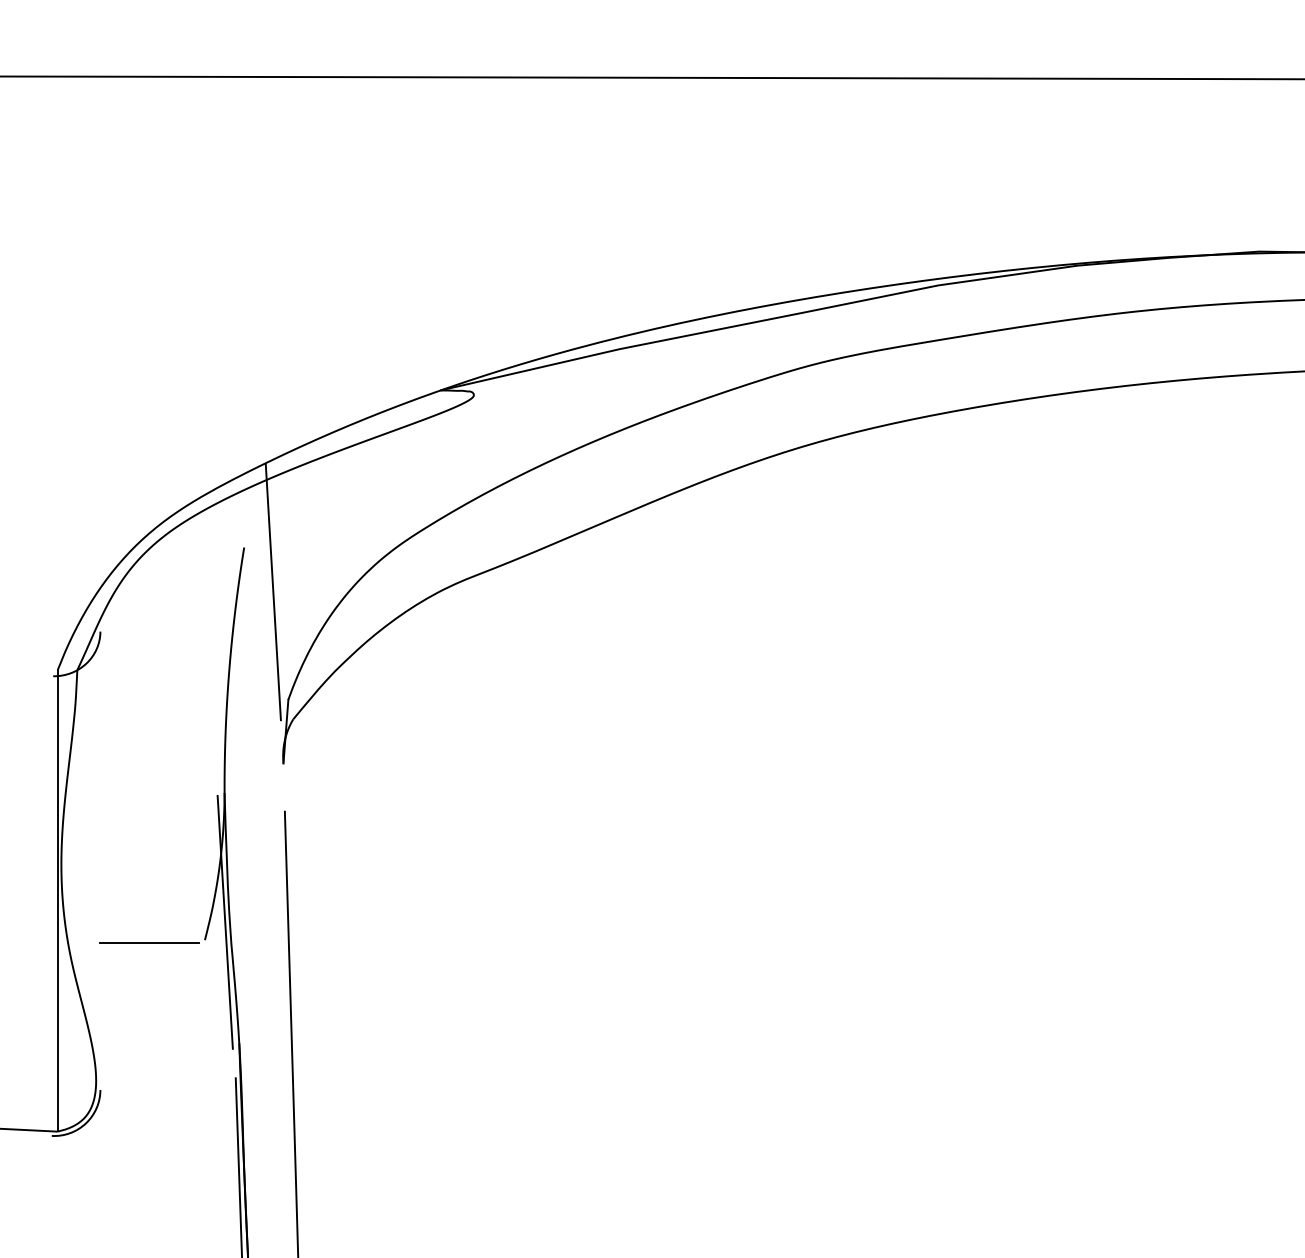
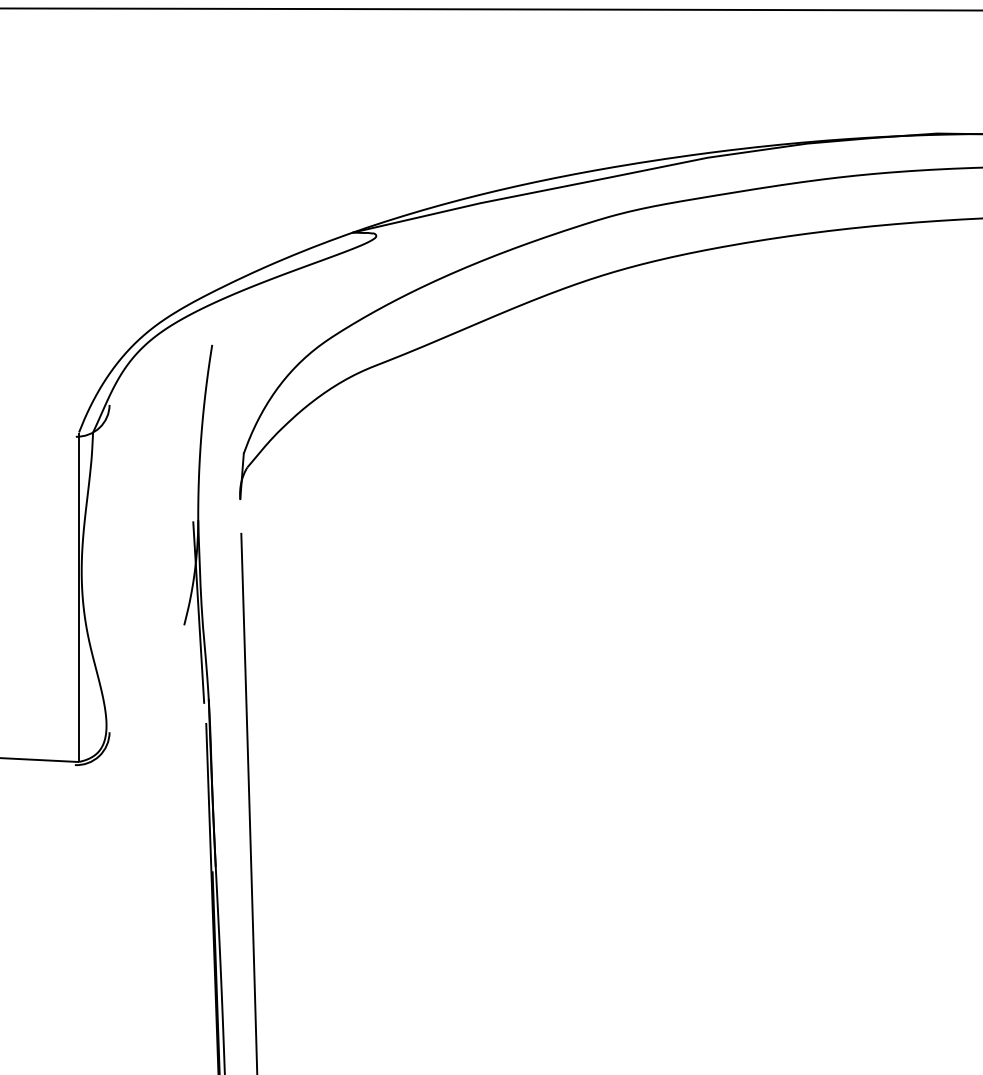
line: (272, 591) -> (232, 376), removed
line: (149, 943) -> (144, 627), removed

